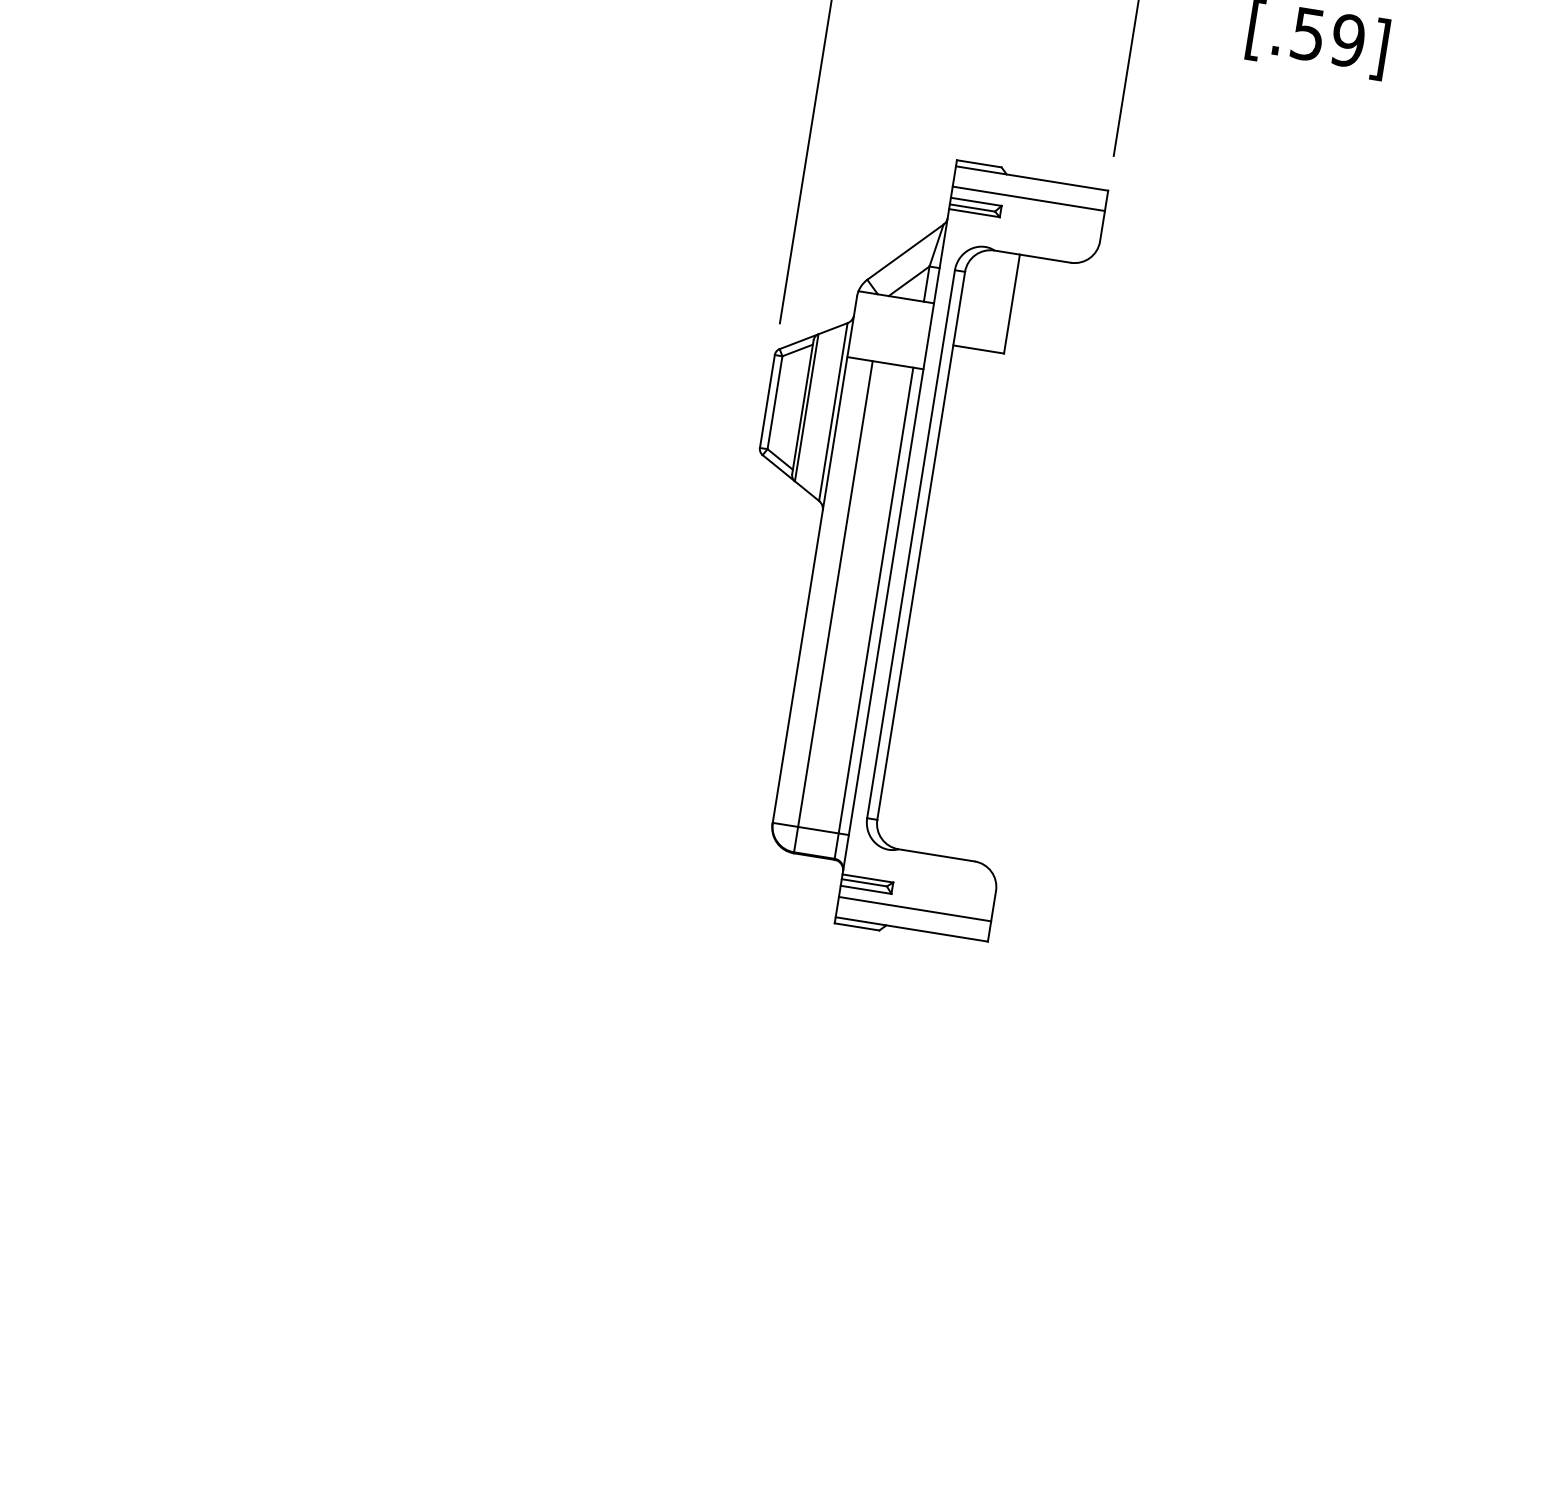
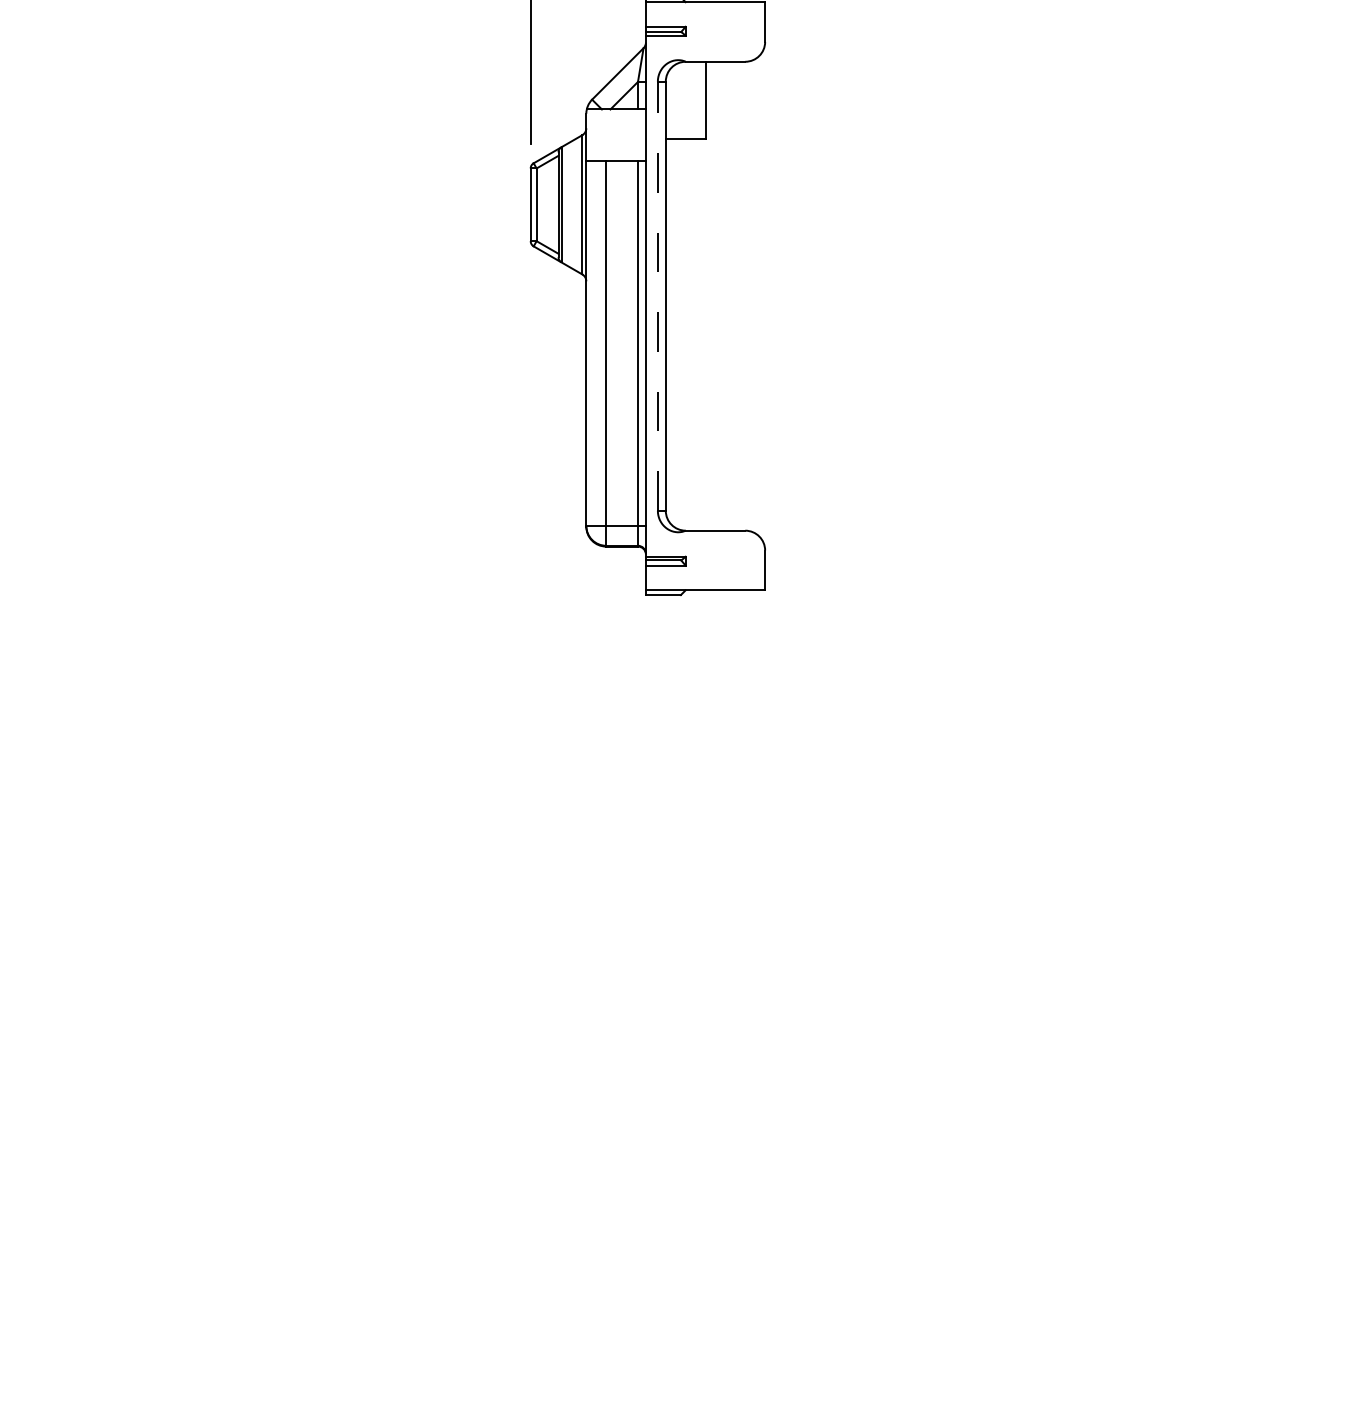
line: (1028, 199) -> (705, 18), removed
line: (910, 544) -> (657, 296), solid -> dashed
line: (914, 909) -> (705, 574), removed

